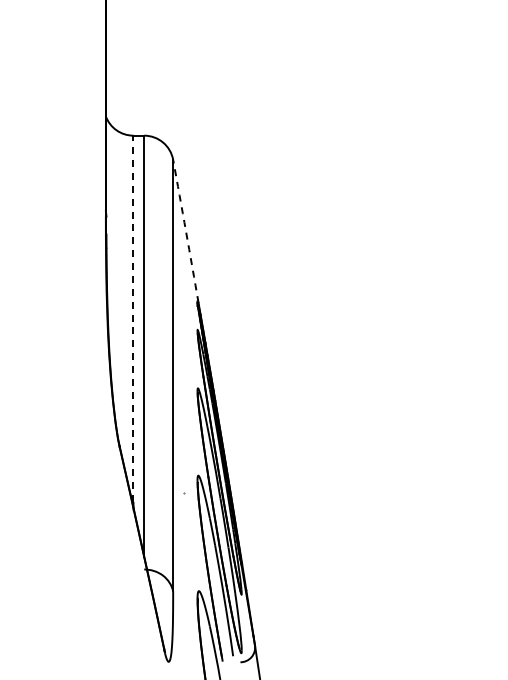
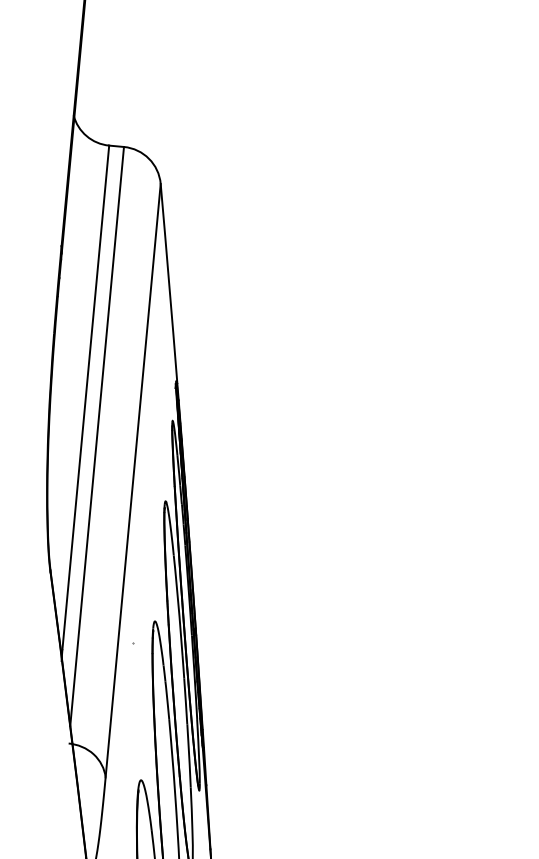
arc: (186, 231) -> (169, 284), dashed -> solid
line: (133, 318) -> (85, 397), dashed -> solid

